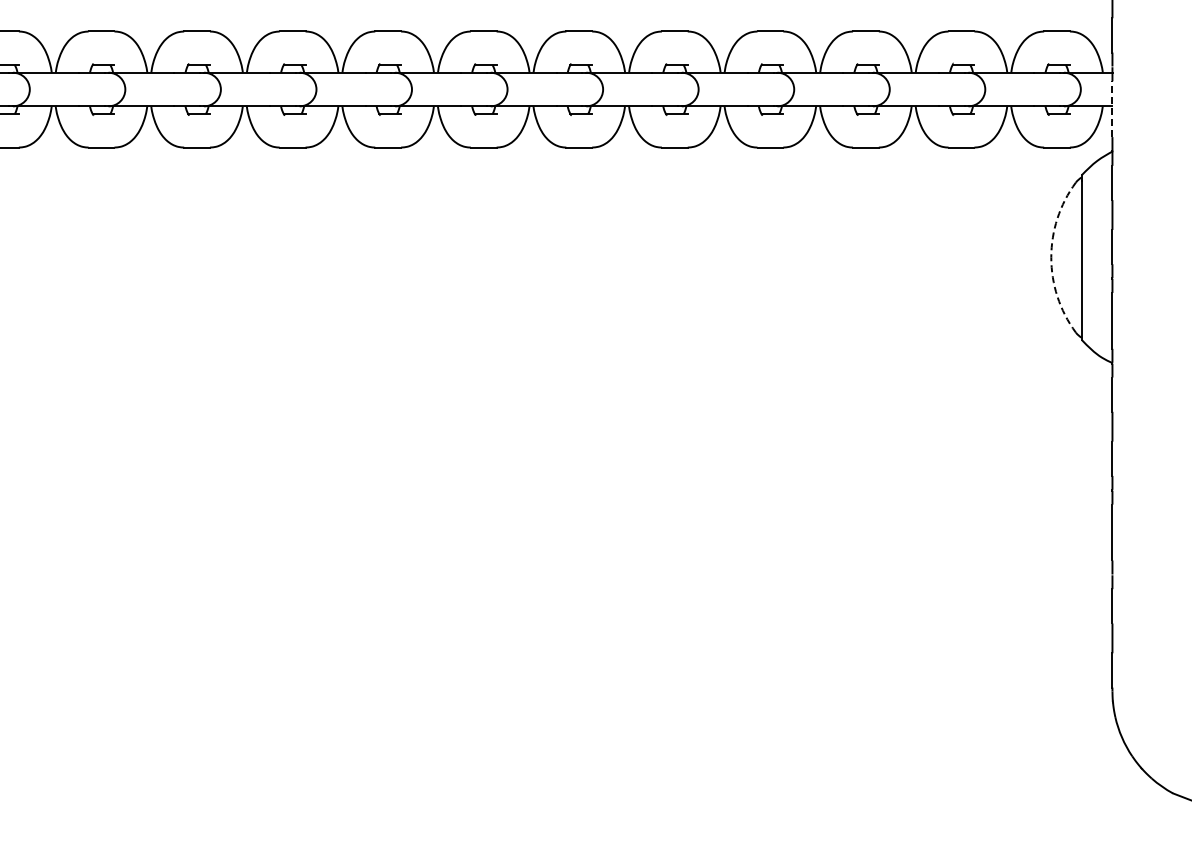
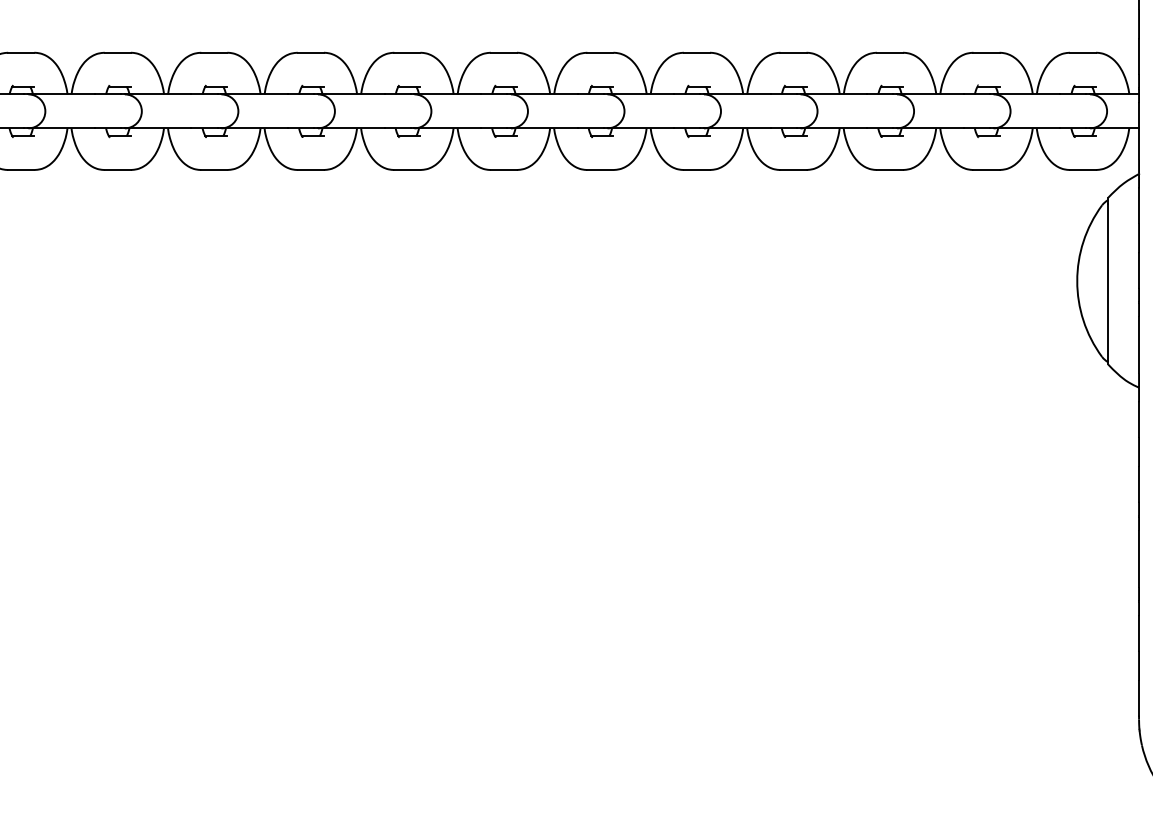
line: (1112, 109) -> (1139, 131), dashed -> solid
arc: (1051, 257) -> (1077, 281), dashed -> solid

